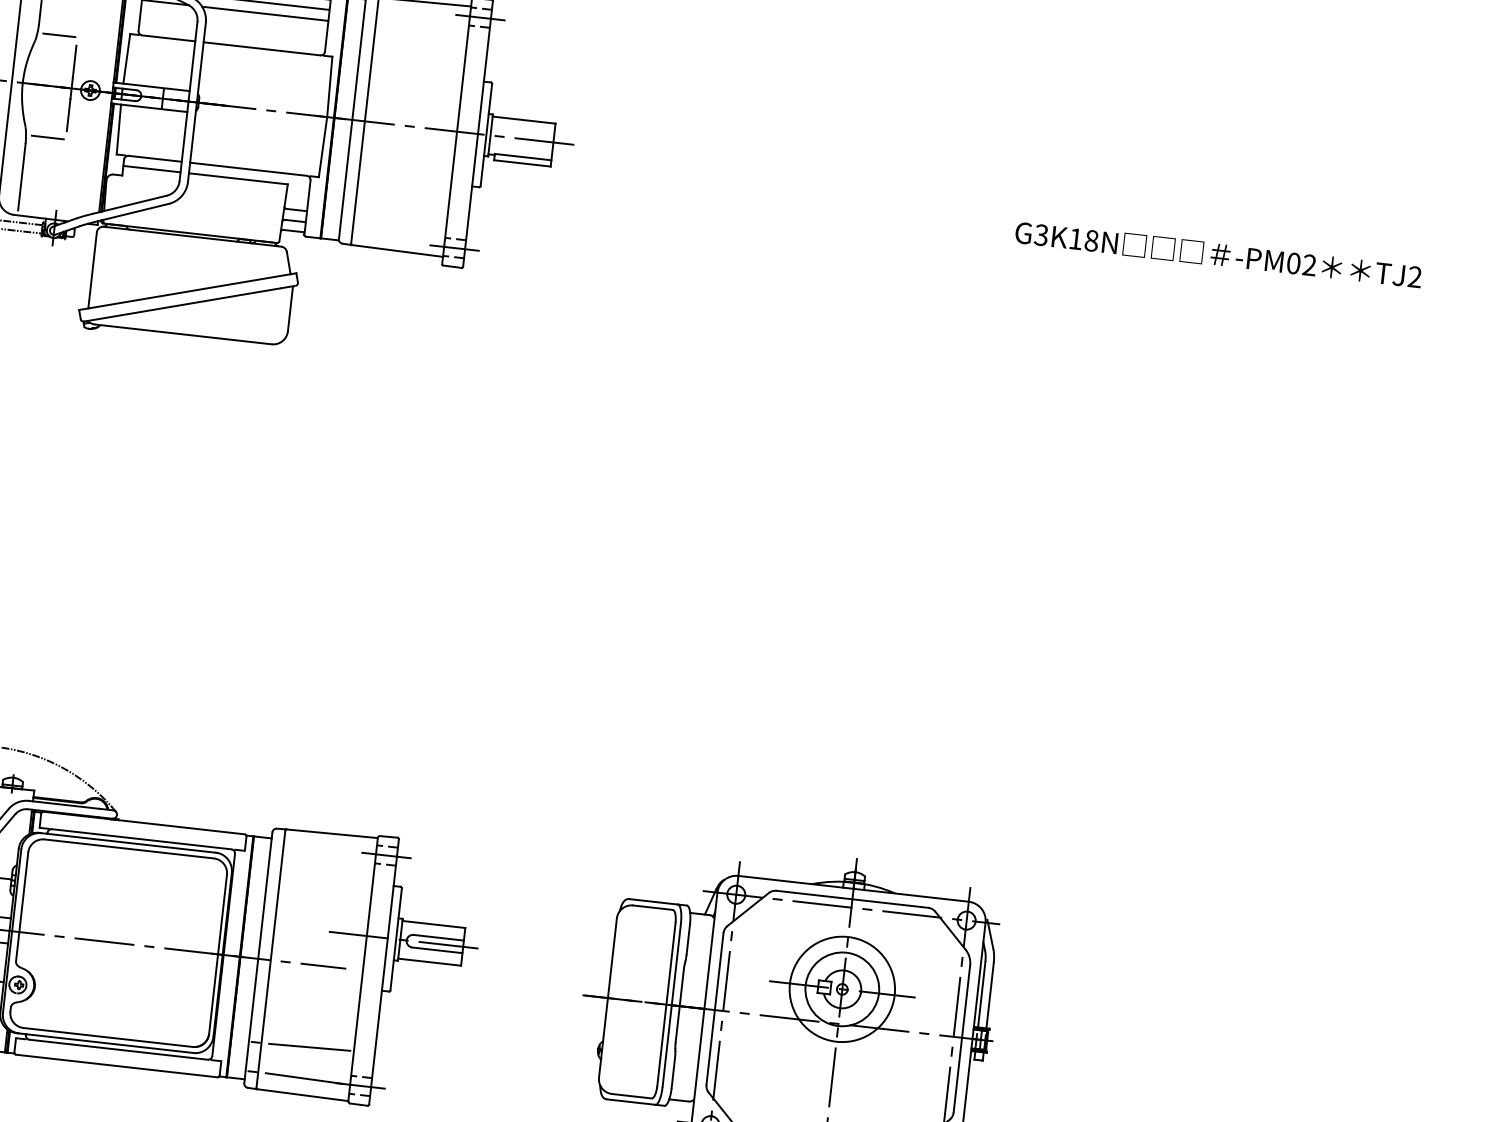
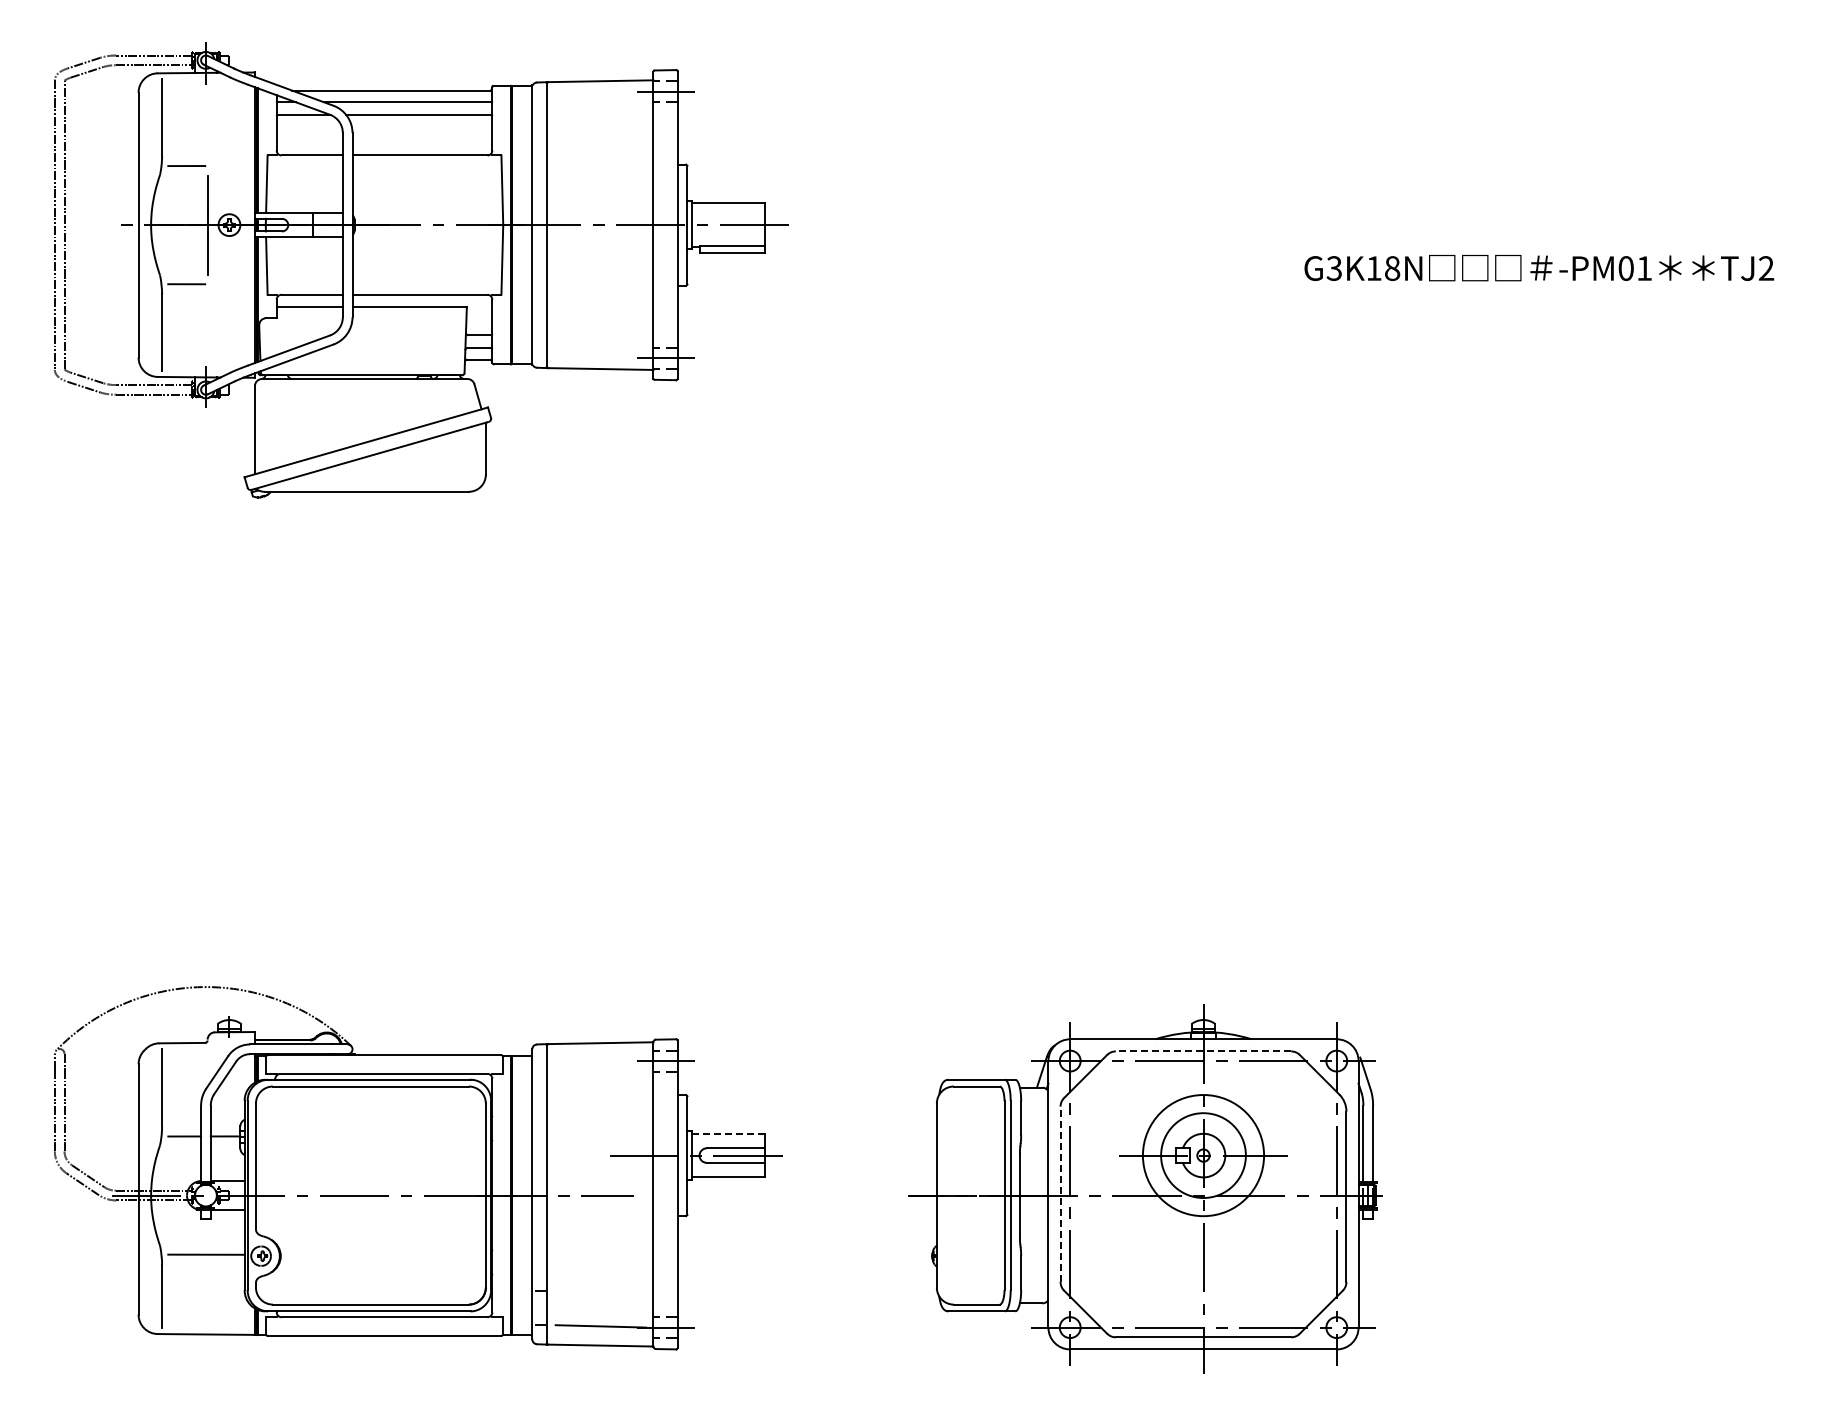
text: (1309, 265) -> (1644, 268), -PM02 -> -PM01
line: (852, 899) -> (1203, 1051), solid -> dashed
line: (434, 924) -> (729, 1133), solid -> dashed
line: (714, 1009) -> (1060, 1194), solid -> dashed
line: (309, 1046) -> (602, 1289), removed

